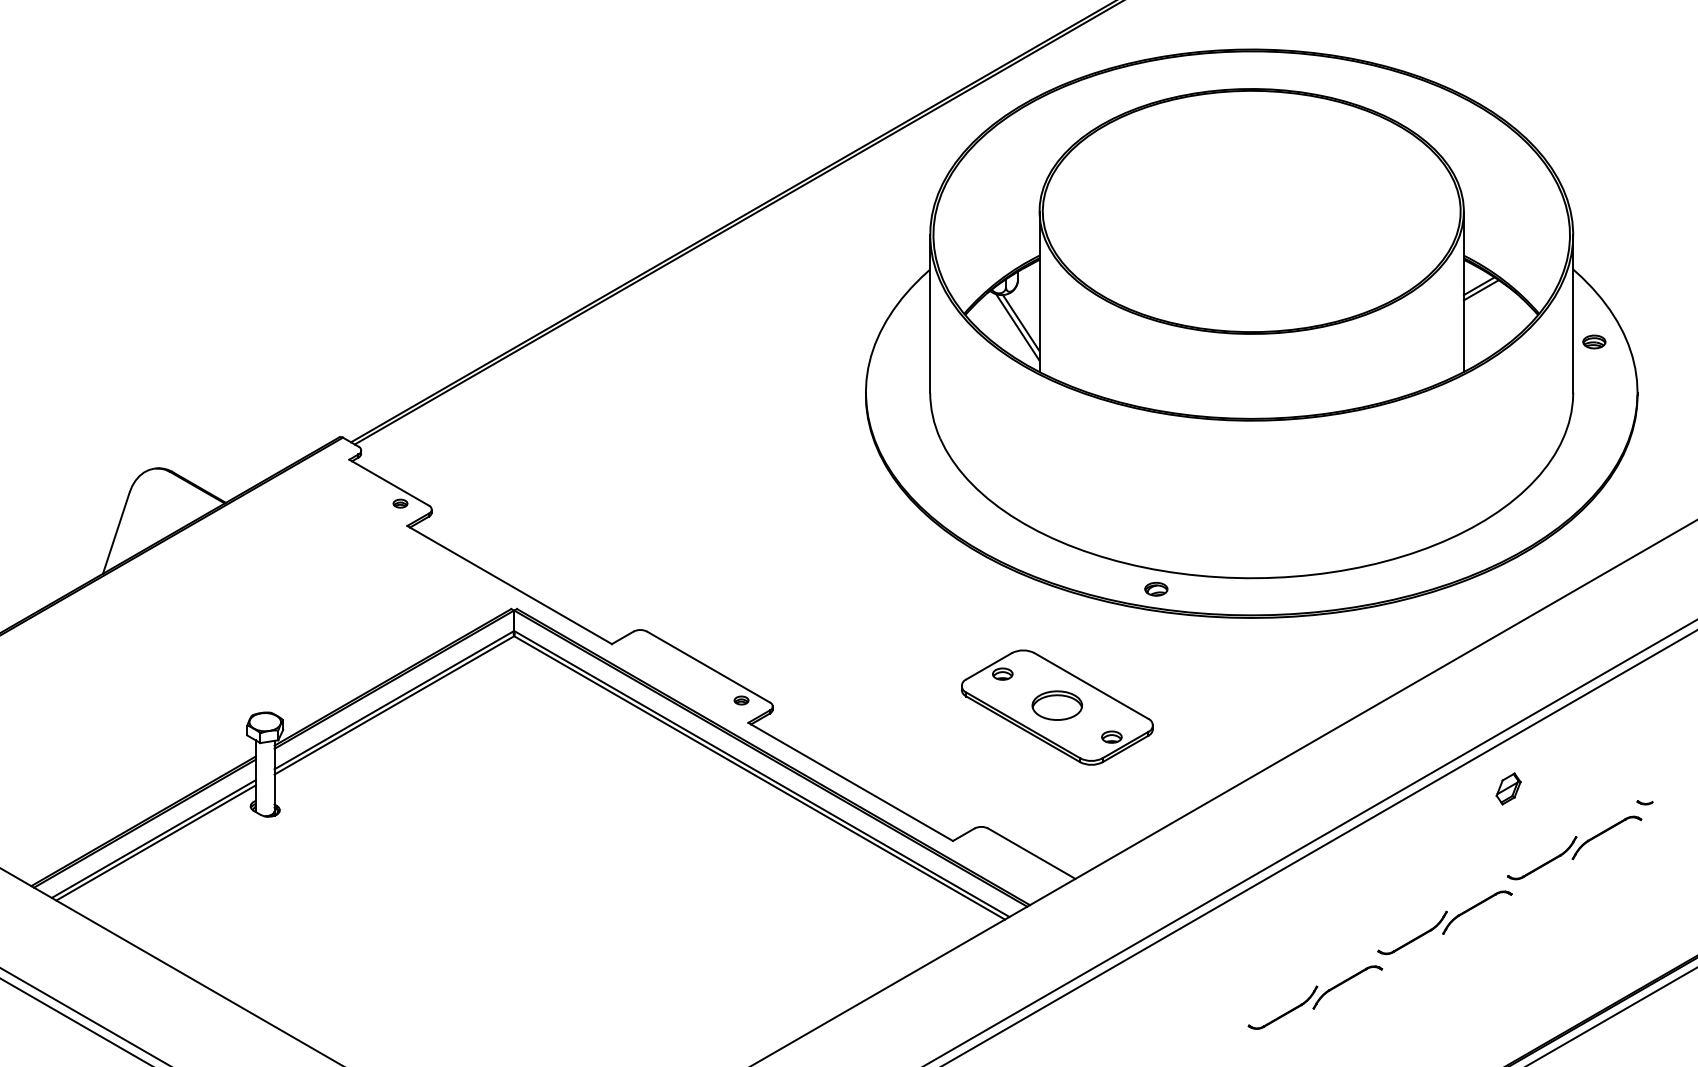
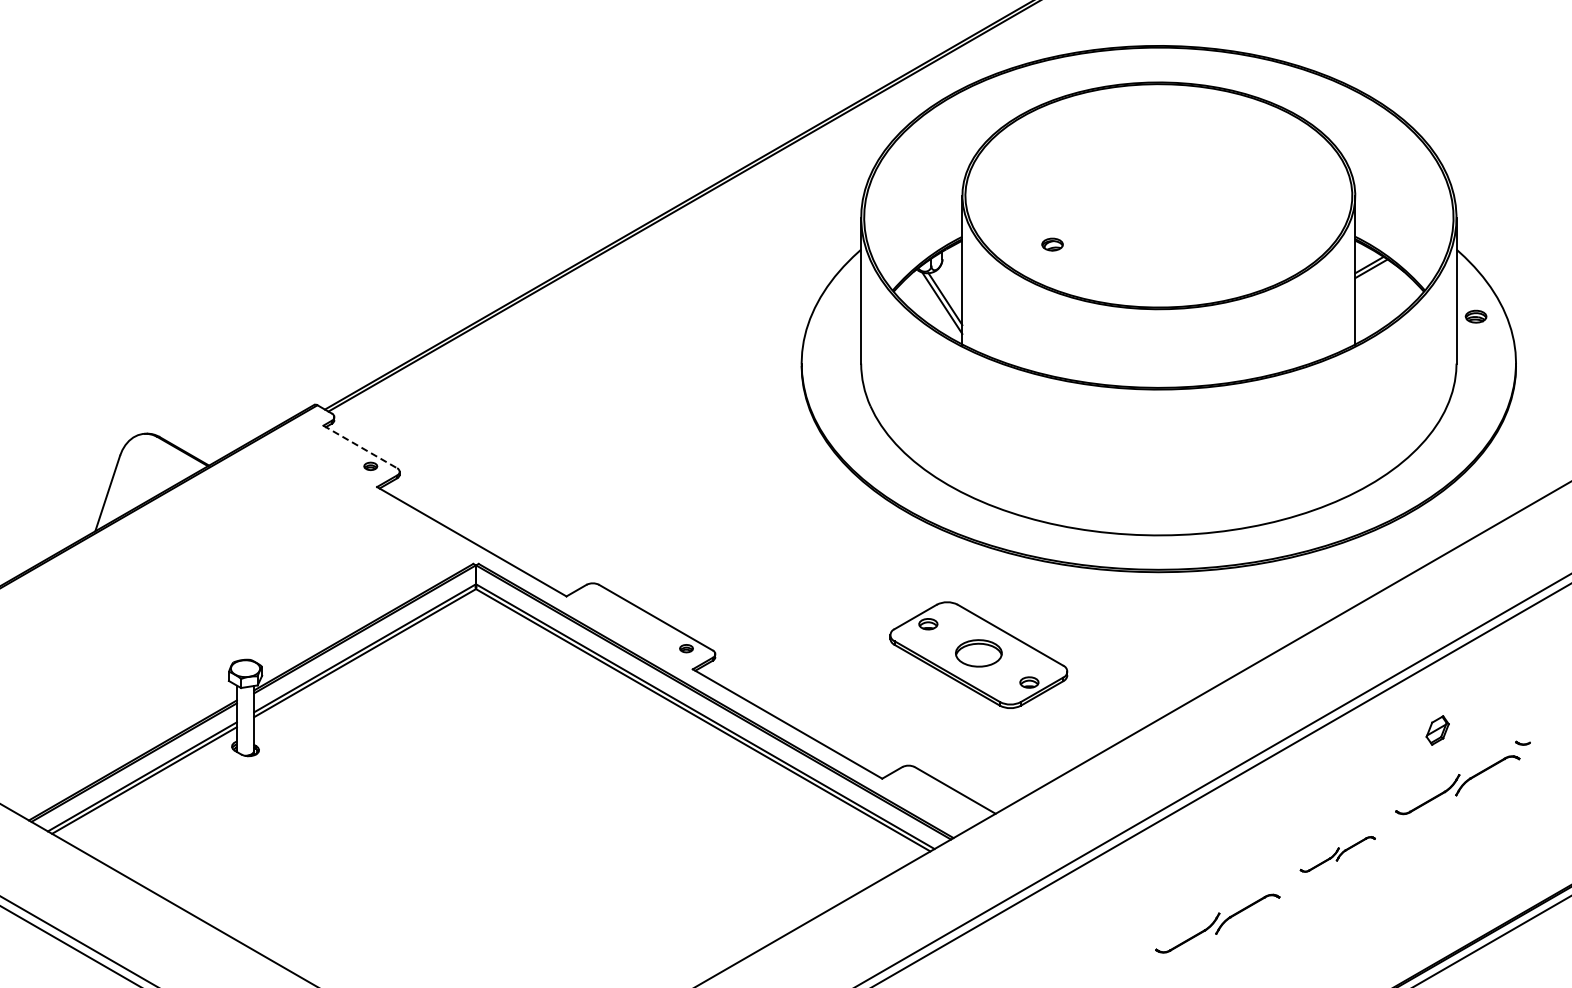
line: (389, 482) -> (360, 446), solid -> dashed
part: (1156, 589) -> (1052, 244), moved
part: (1508, 788) -> (1437, 730), moved
part: (1444, 922) -> (1337, 854), size x0.6

